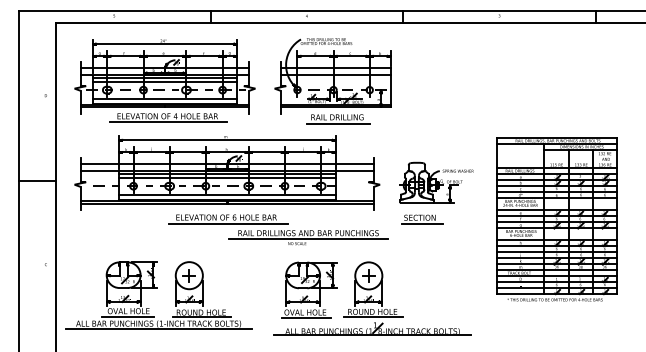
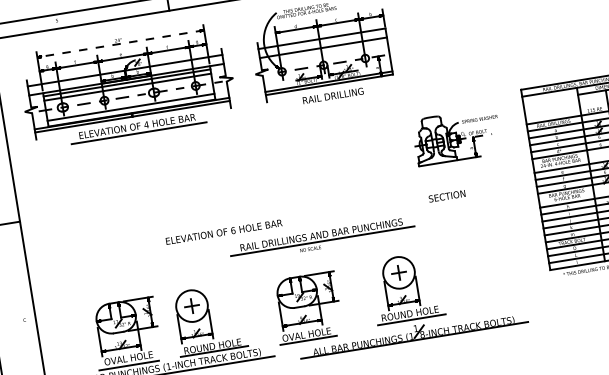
line: (164, 44) -> (120, 44), solid -> dashed
line: (337, 123) -> (334, 102), removed
part: (227, 172) -> (216, 180), removed
part: (436, 182) -> (457, 136), moved
line: (228, 223) -> (227, 238), removed
line: (421, 224) -> (450, 203), removed
part: (309, 289) -> (307, 307), moved

